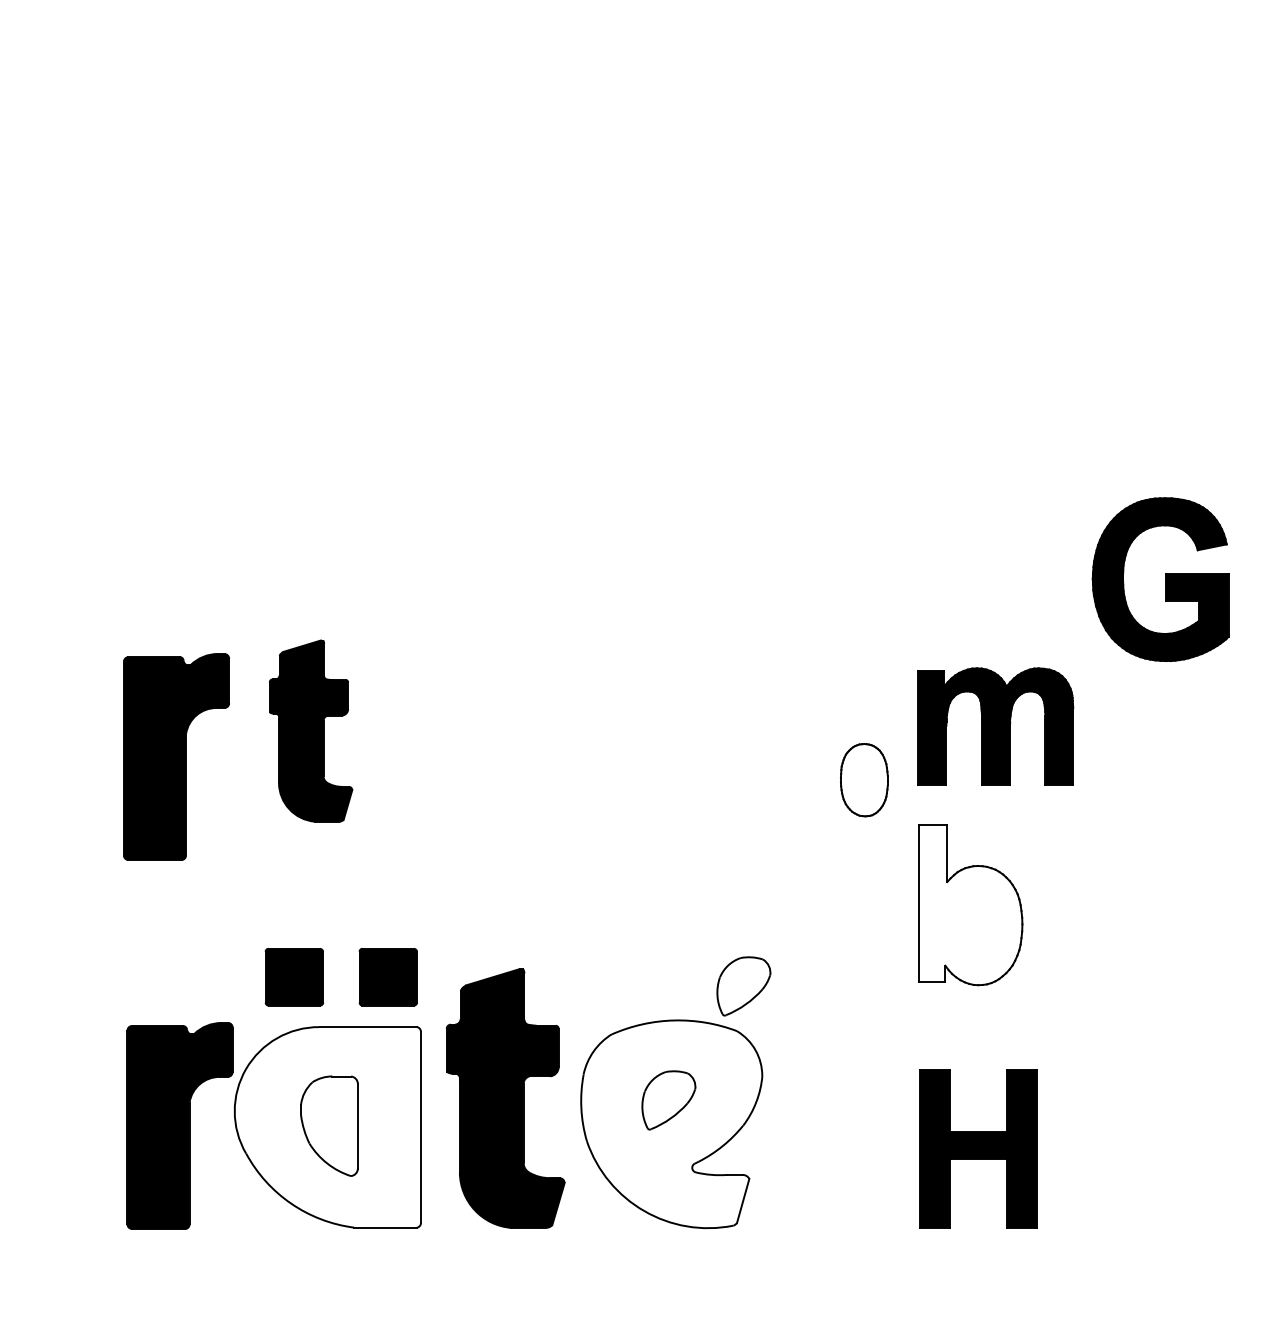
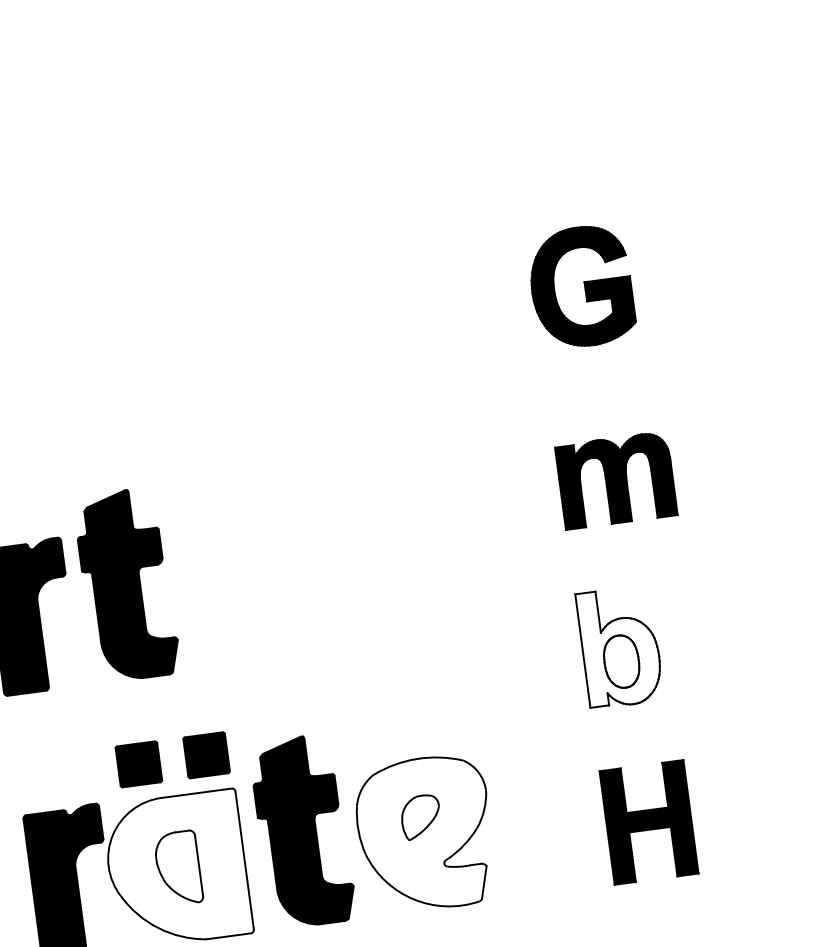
part: (1160, 579) -> (581, 286), moved
part: (995, 726) -> (615, 480), moved
part: (310, 730) -> (126, 584), size x1.43
part: (864, 780) -> (621, 661), moved
part: (743, 986) -> (463, 727), removed

